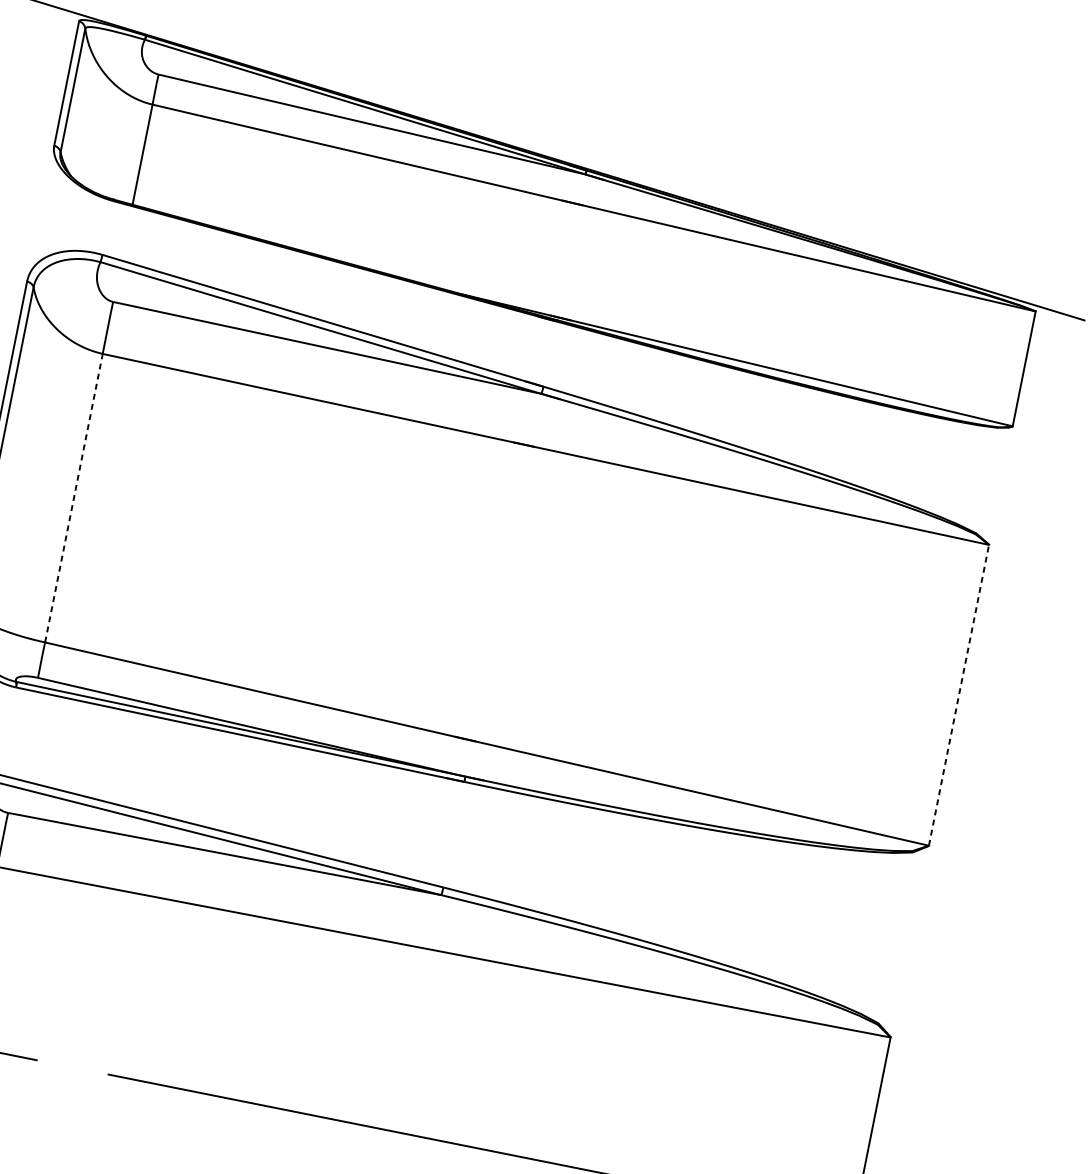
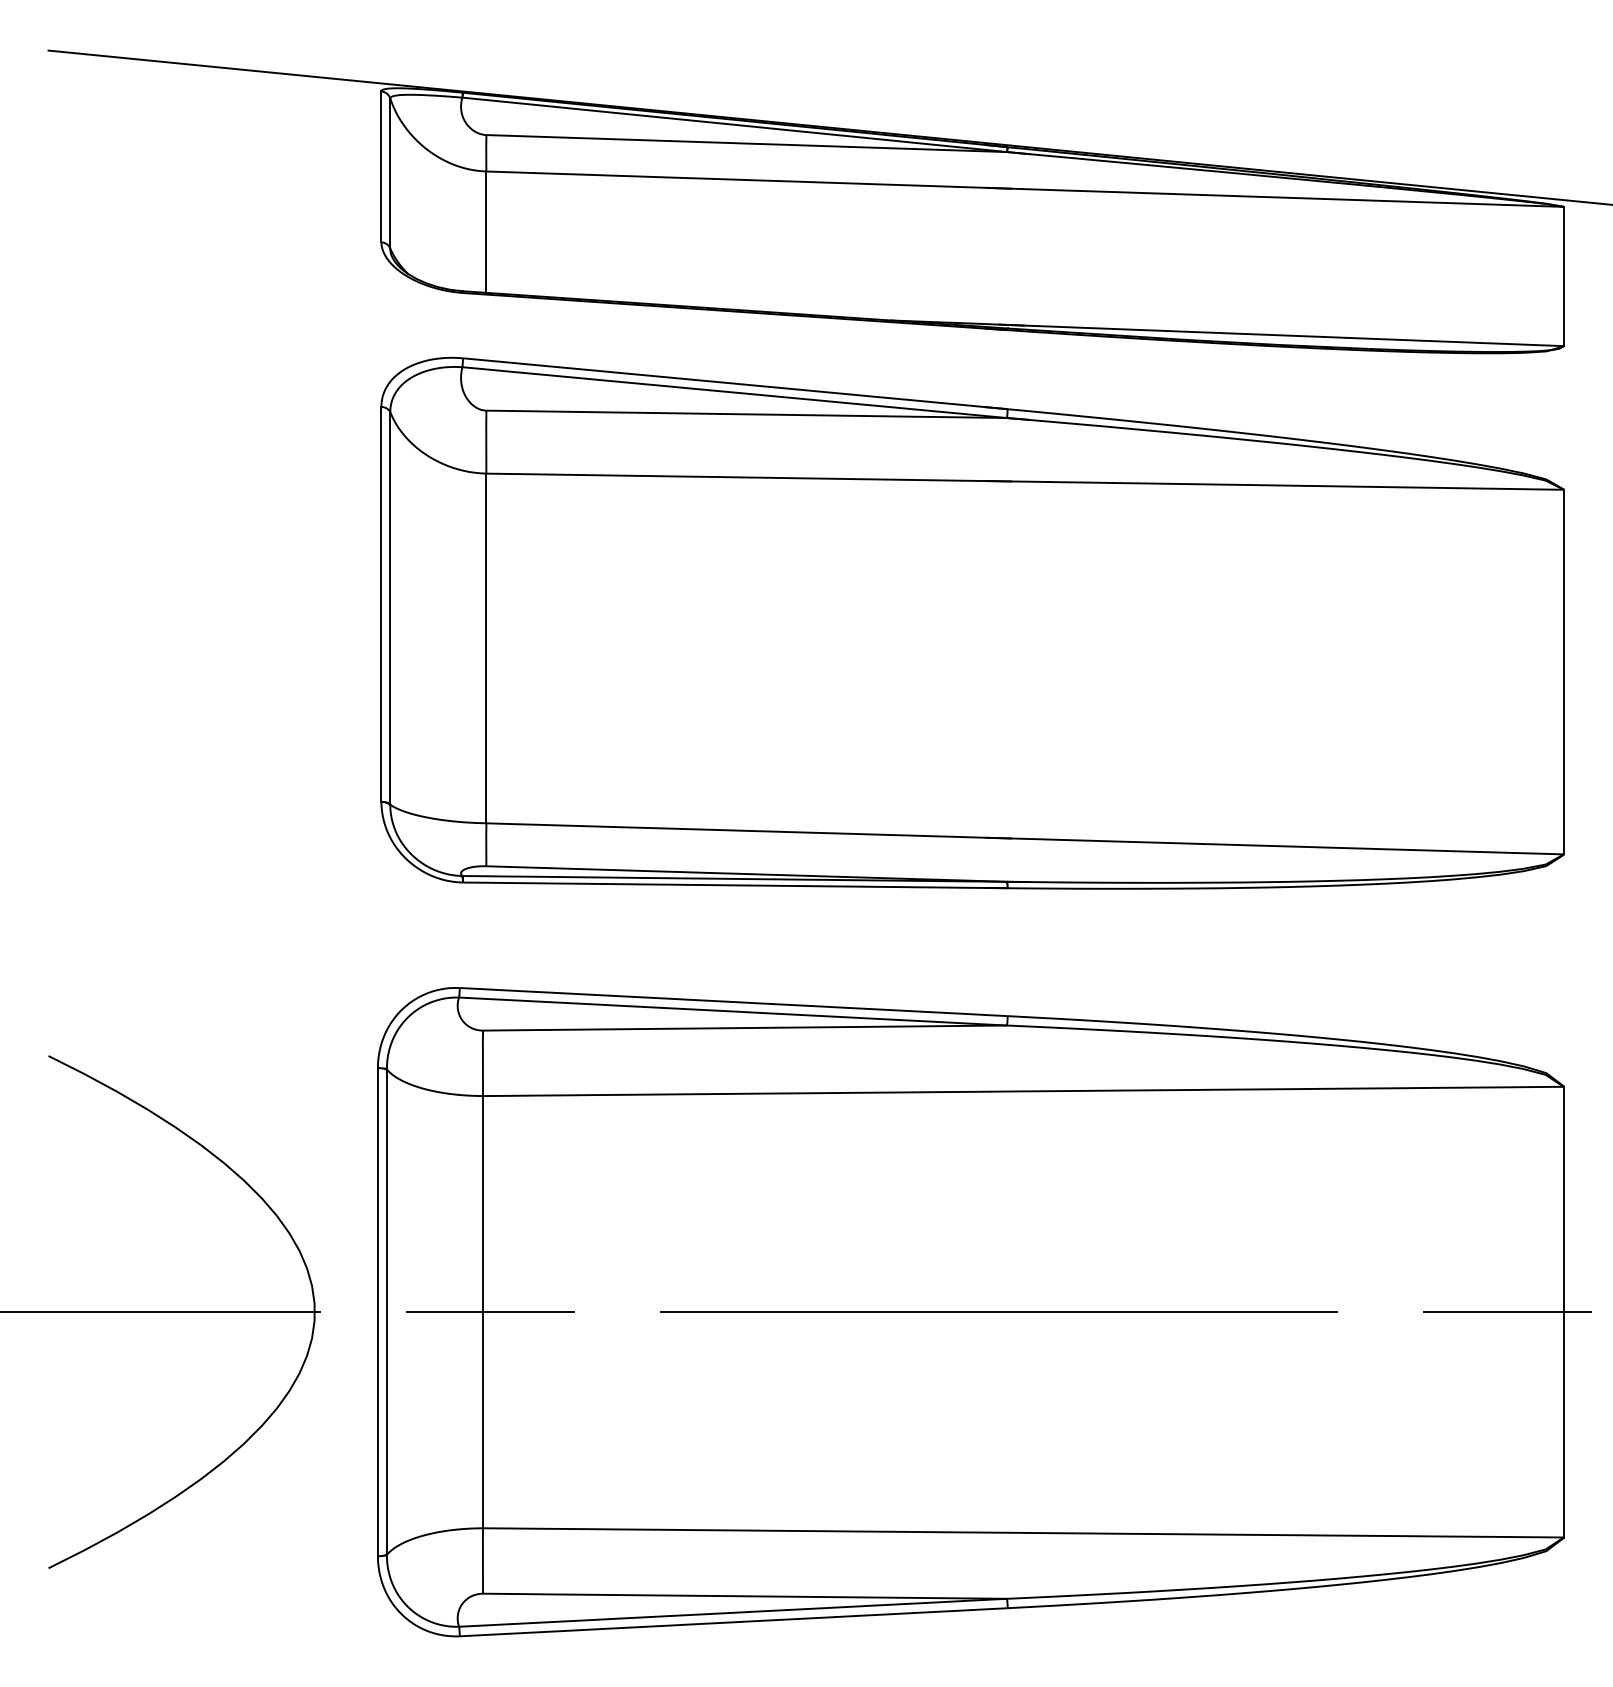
line: (74, 498) -> (486, 648), dashed -> solid
line: (958, 694) -> (1563, 671), dashed -> solid

